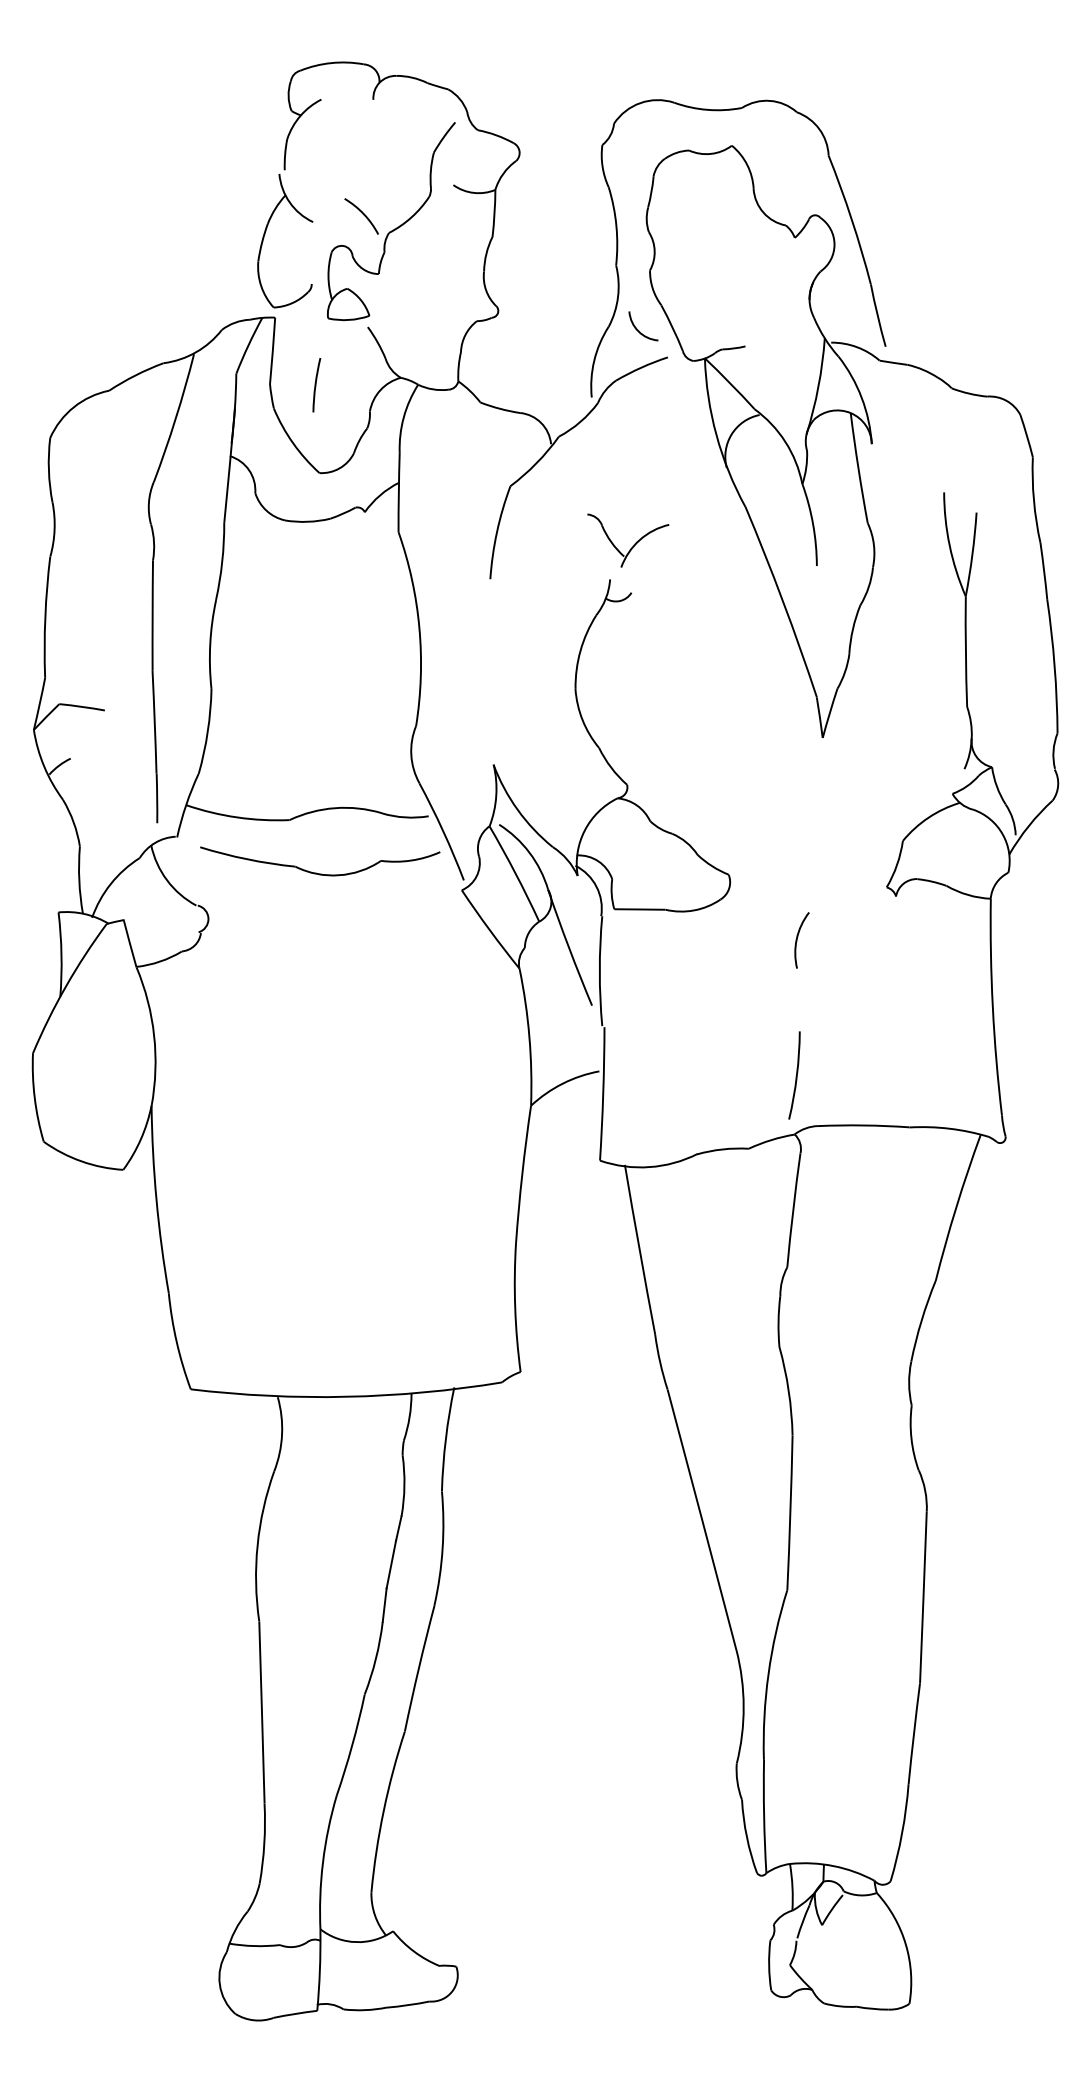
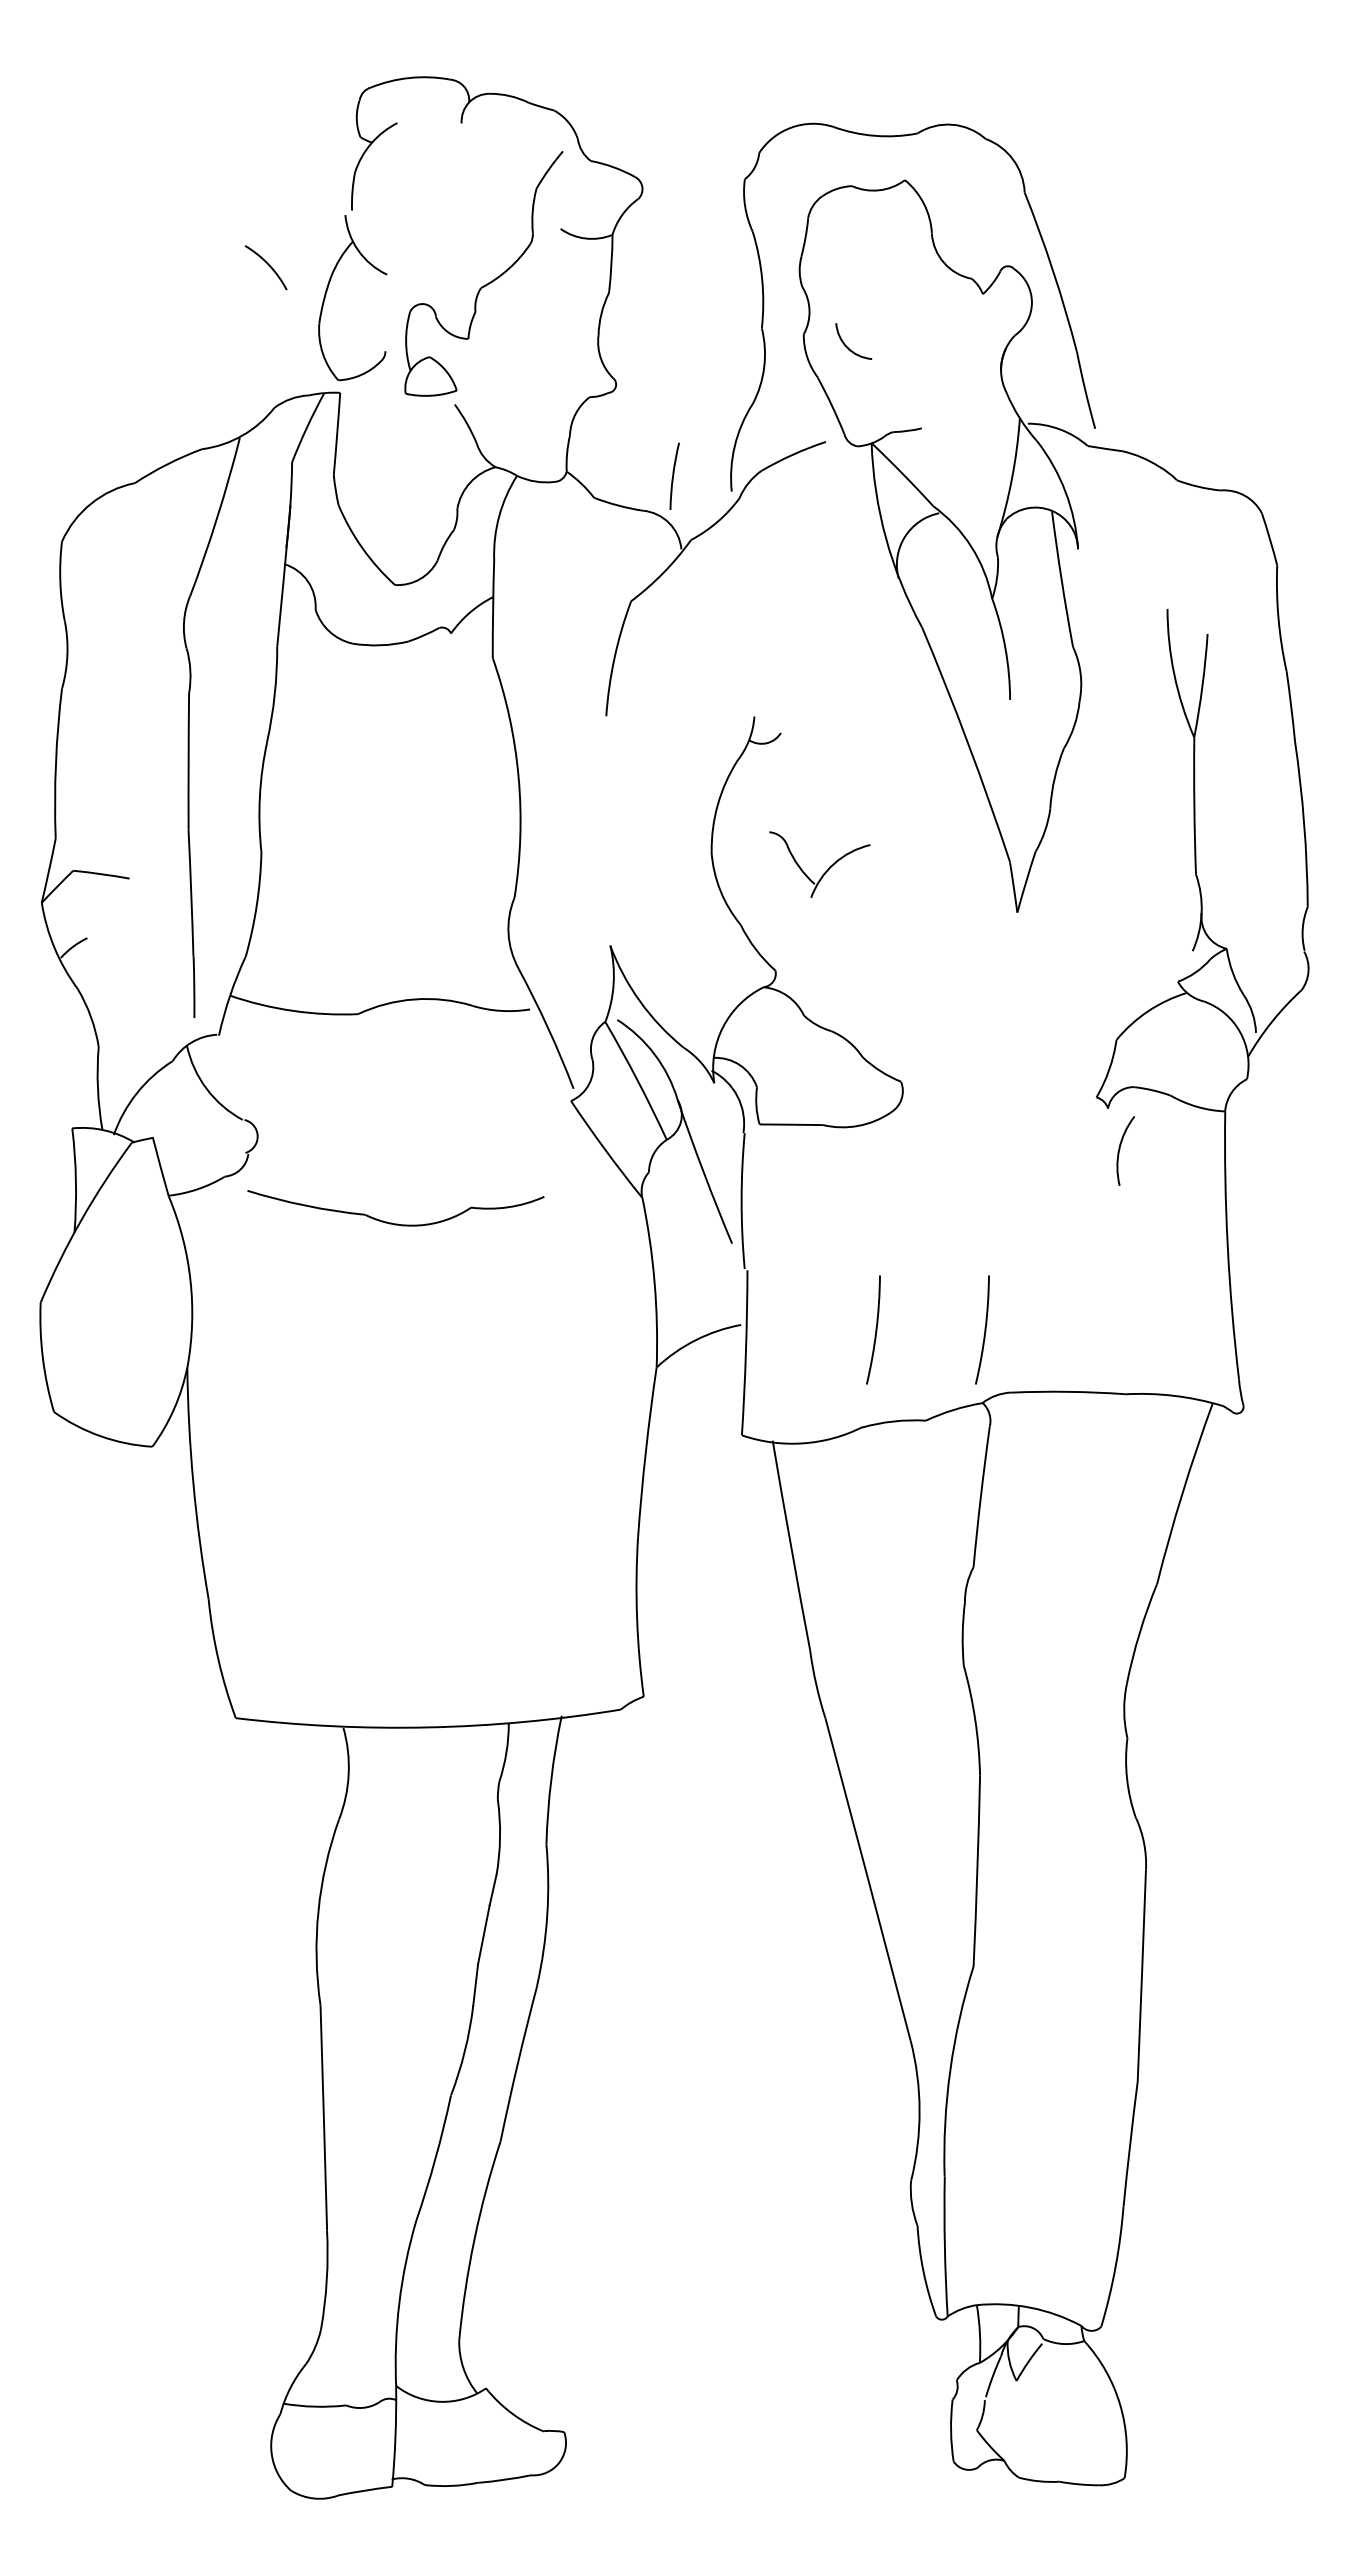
arc: (362, 213) -> (267, 264), moved
arc: (638, 330) -> (847, 346), moved
arc: (316, 384) -> (674, 475), moved
part: (633, 545) -> (826, 870), moved
part: (317, 872) -> (392, 1222), moved
arc: (797, 939) -> (1120, 1149), moved
arc: (708, 1075) -> (875, 1329), added

